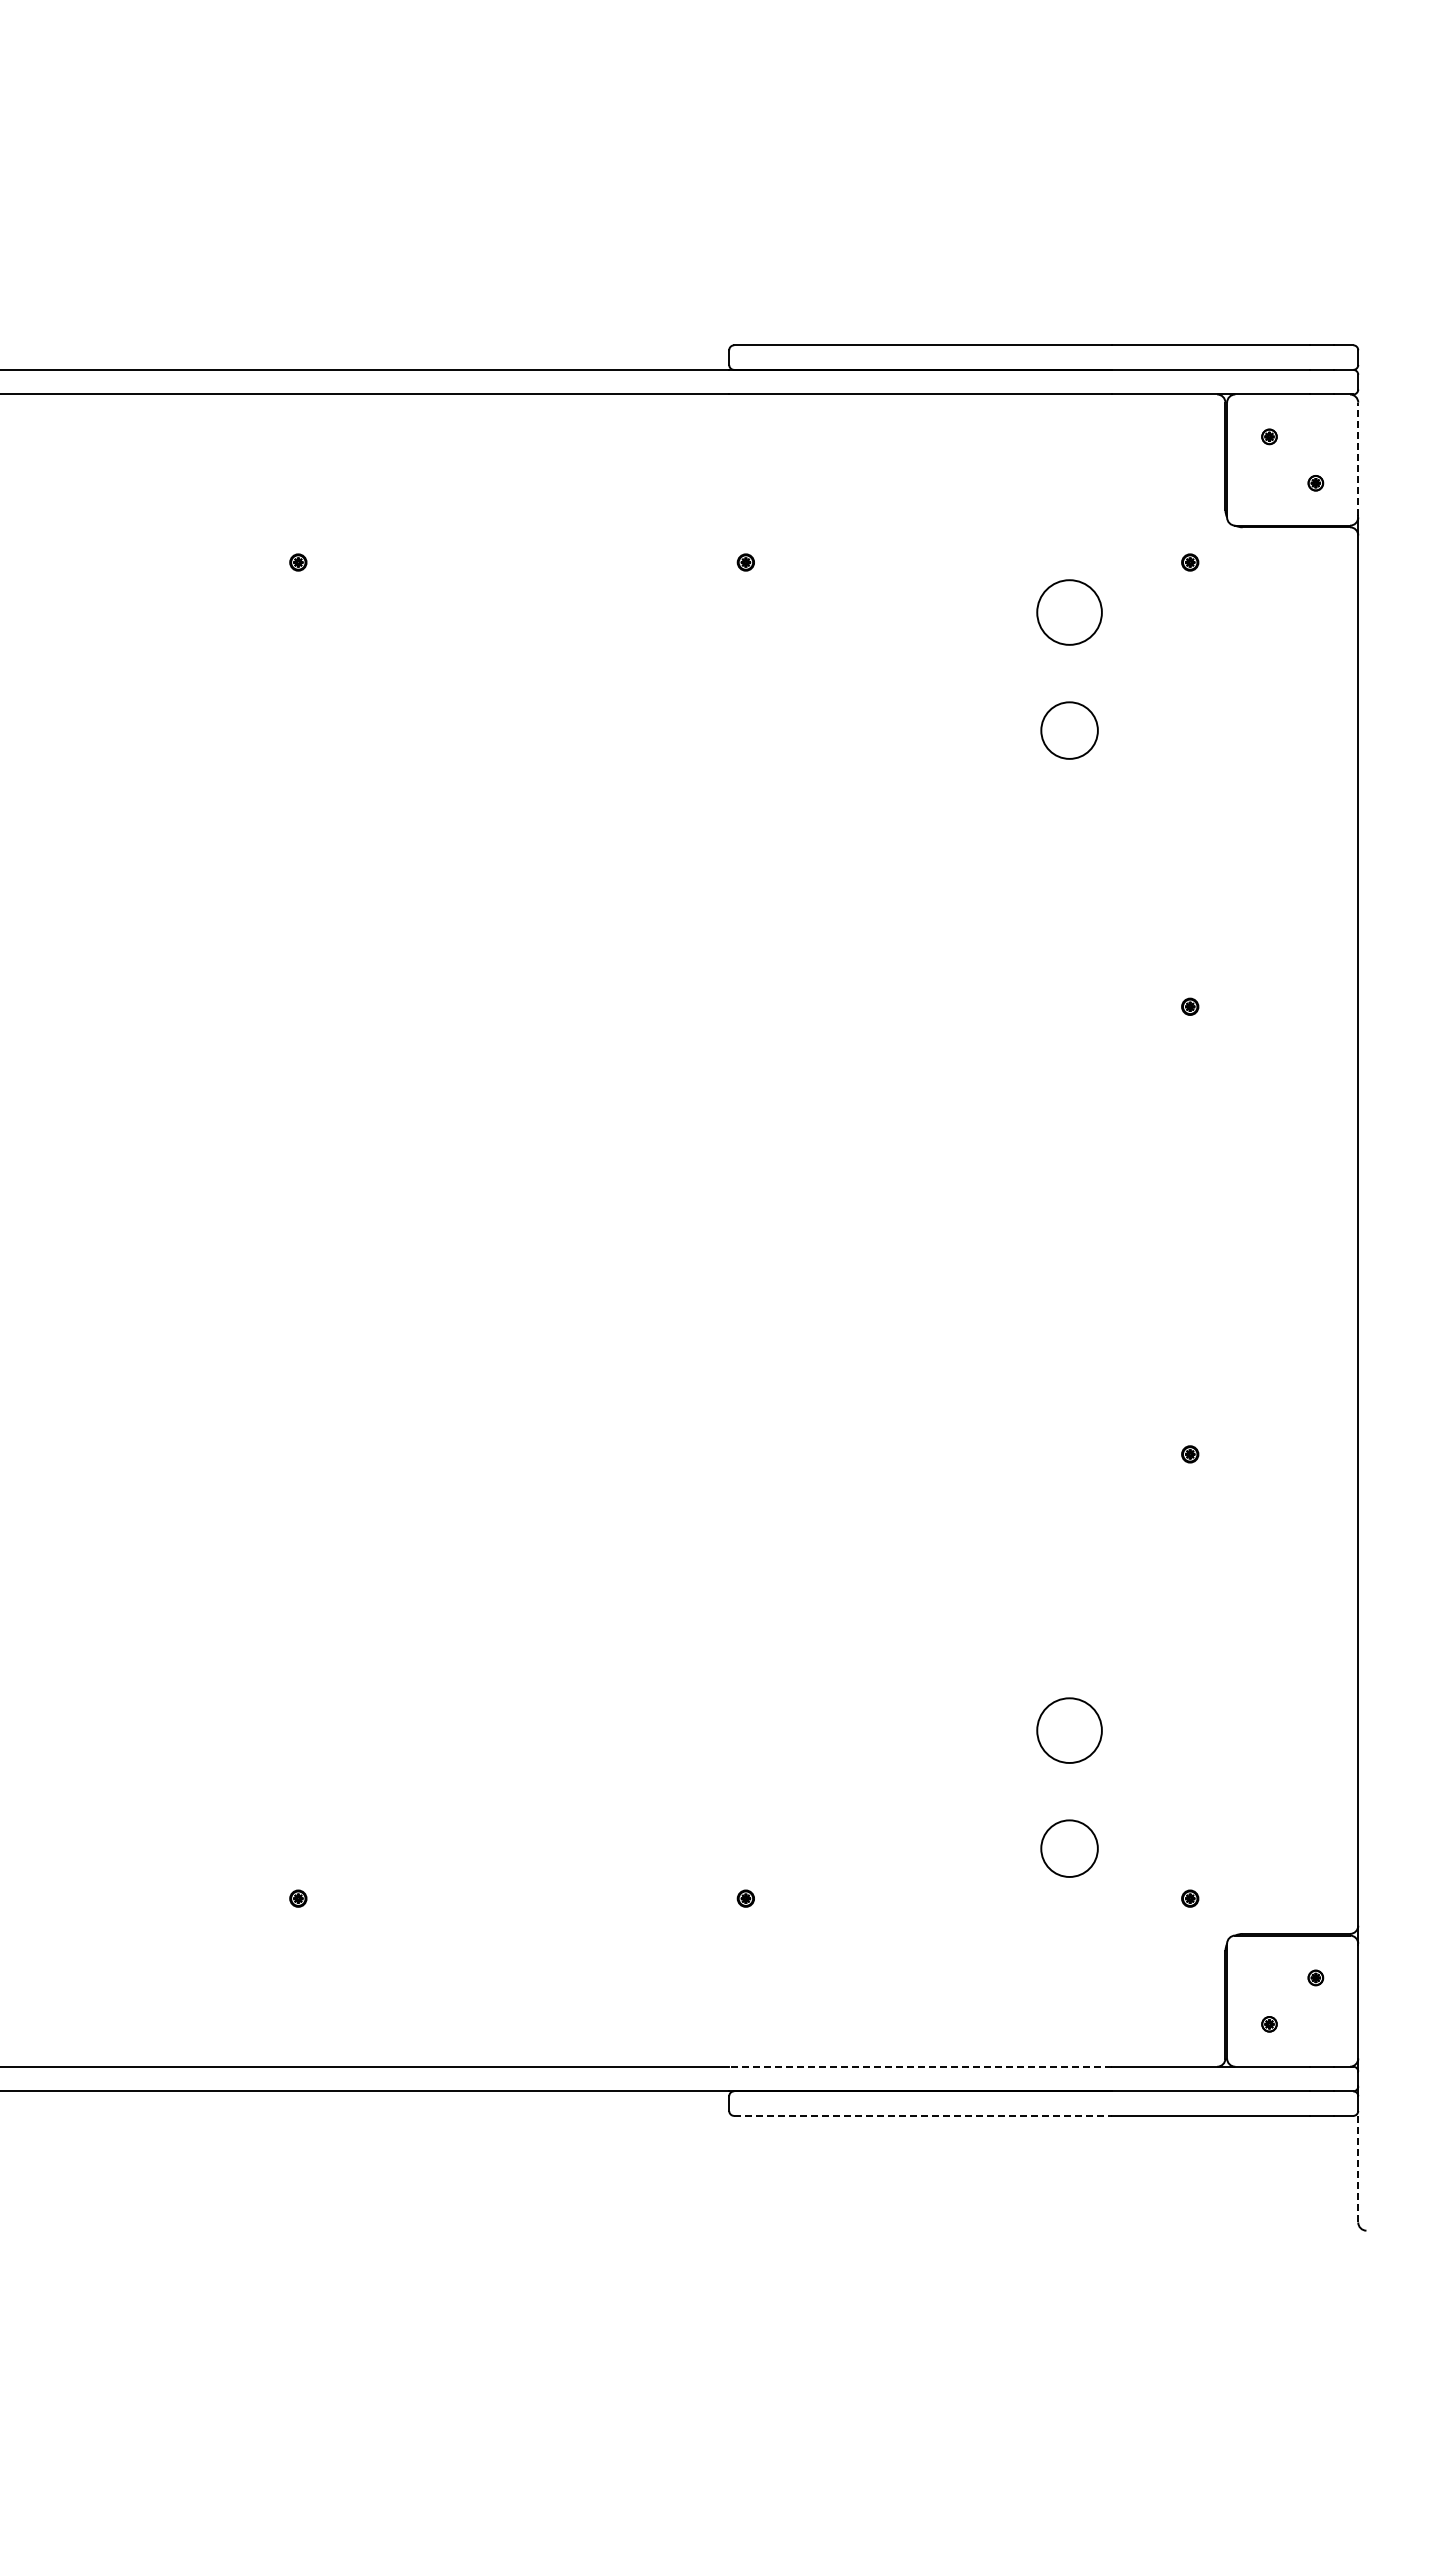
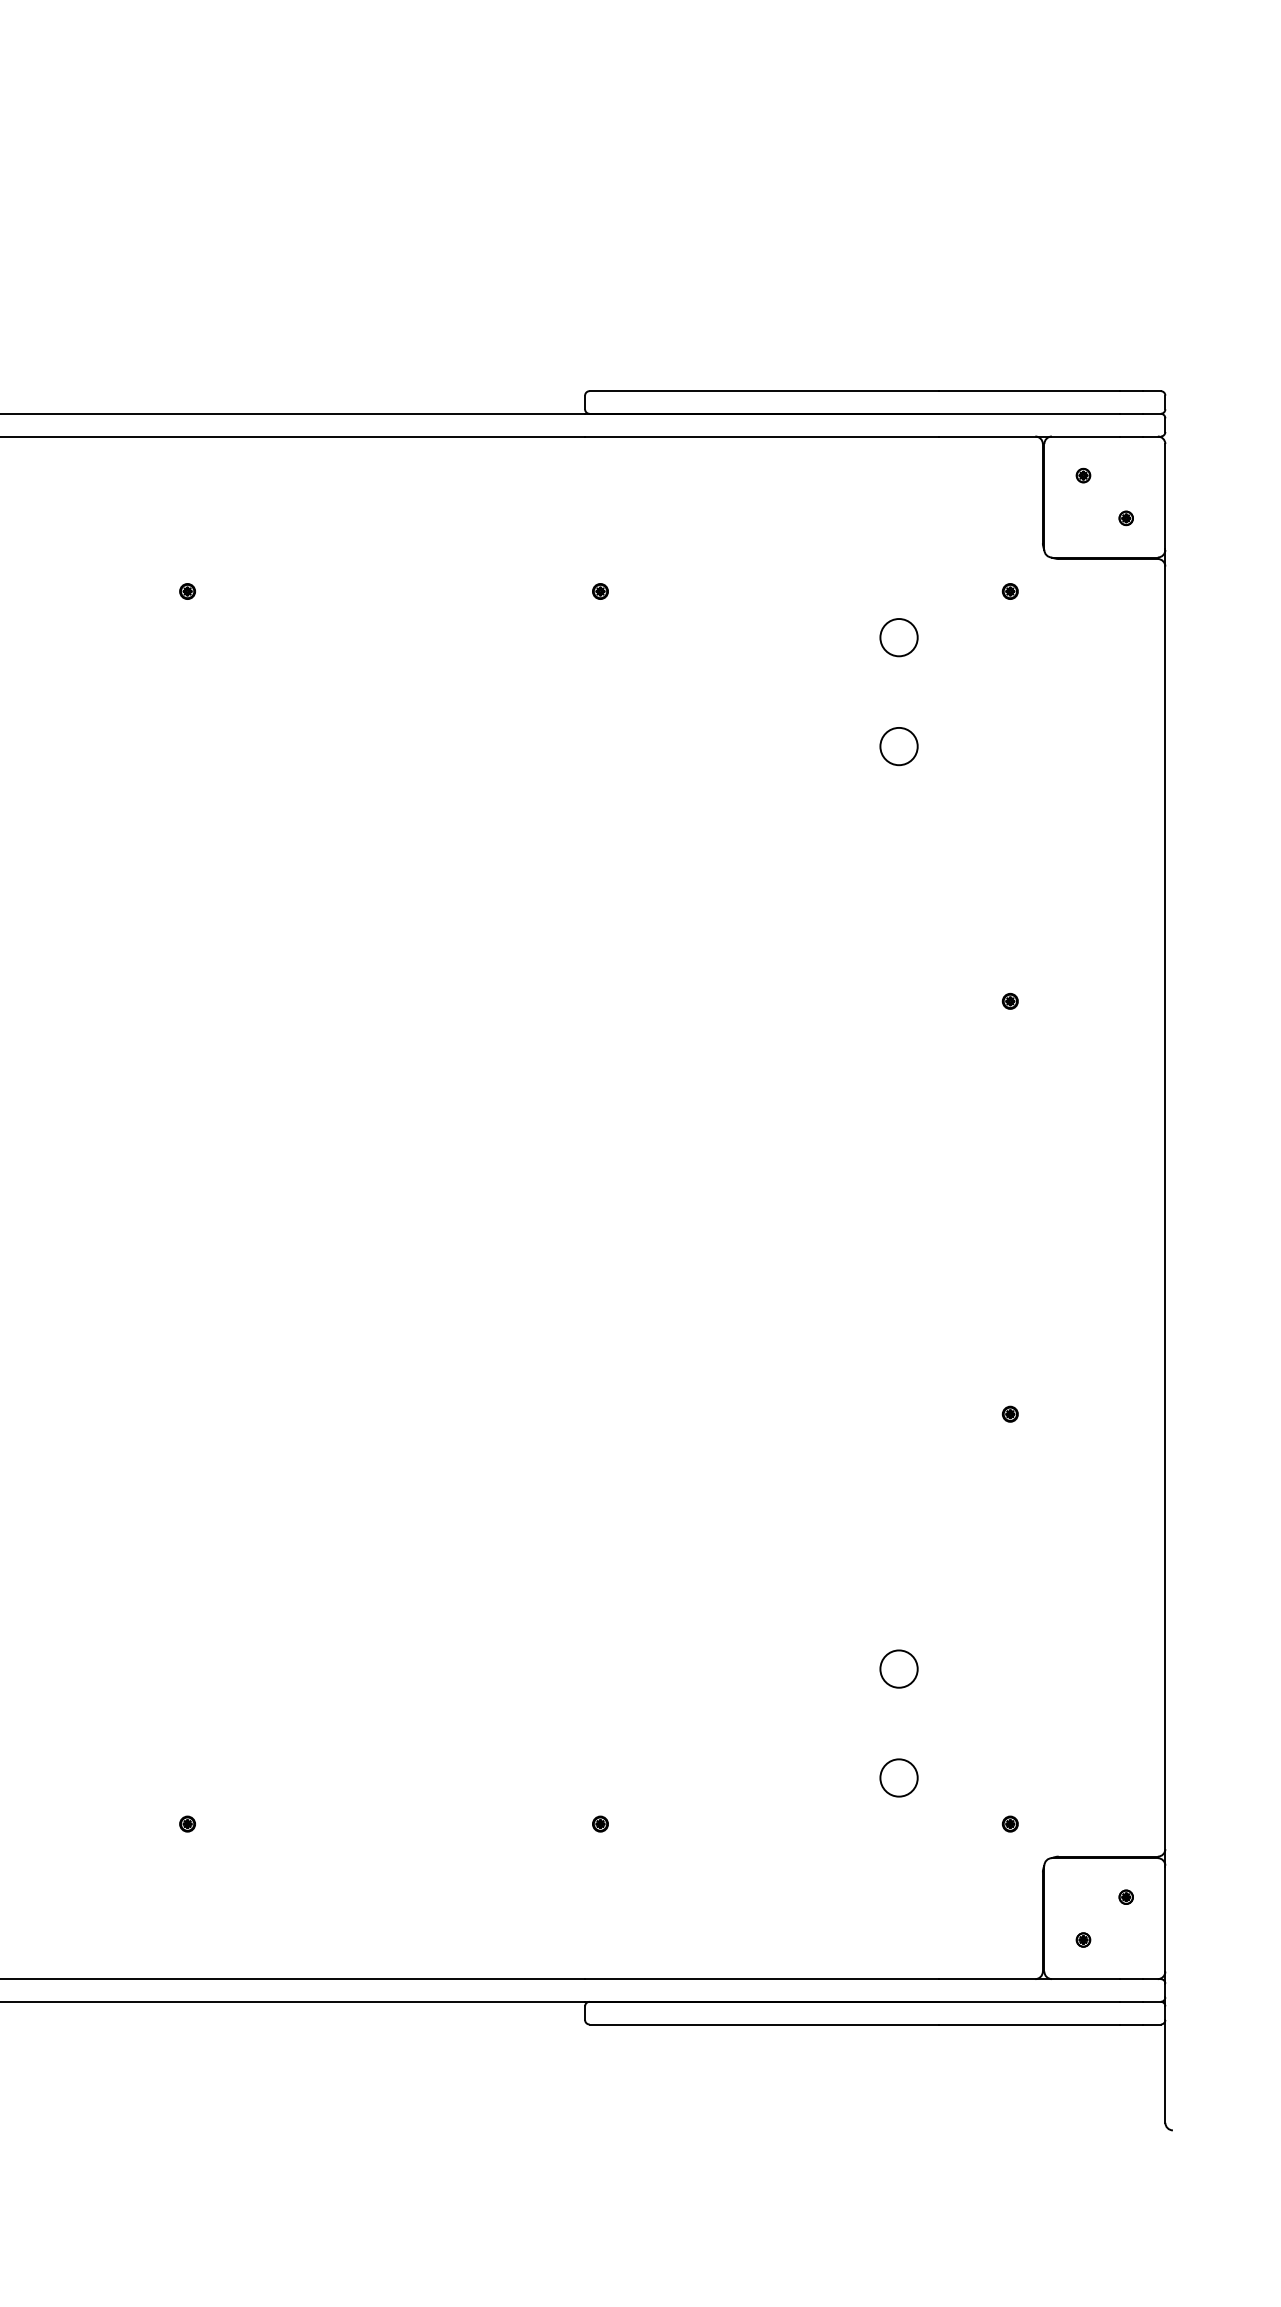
line: (1358, 459) -> (1165, 496), dashed -> solid
circle: (1069, 612) -> (898, 637), size x0.62
circle: (1069, 730) -> (898, 746), size x0.71
circle: (1069, 1730) -> (898, 1668), size x0.62
circle: (1069, 1848) -> (898, 1777), size x0.71
line: (920, 2066) -> (761, 1978), dashed -> solid
line: (923, 2115) -> (764, 2024), dashed -> solid
line: (1358, 2166) -> (1165, 2071), dashed -> solid

